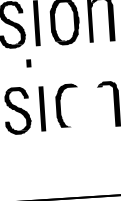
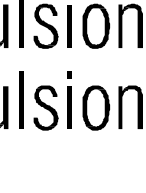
part: (28, 63) -> (69, 74), moved
fill: (98, 105) -> (122, 107), added
fill: (72, 108) -> (98, 109), added

